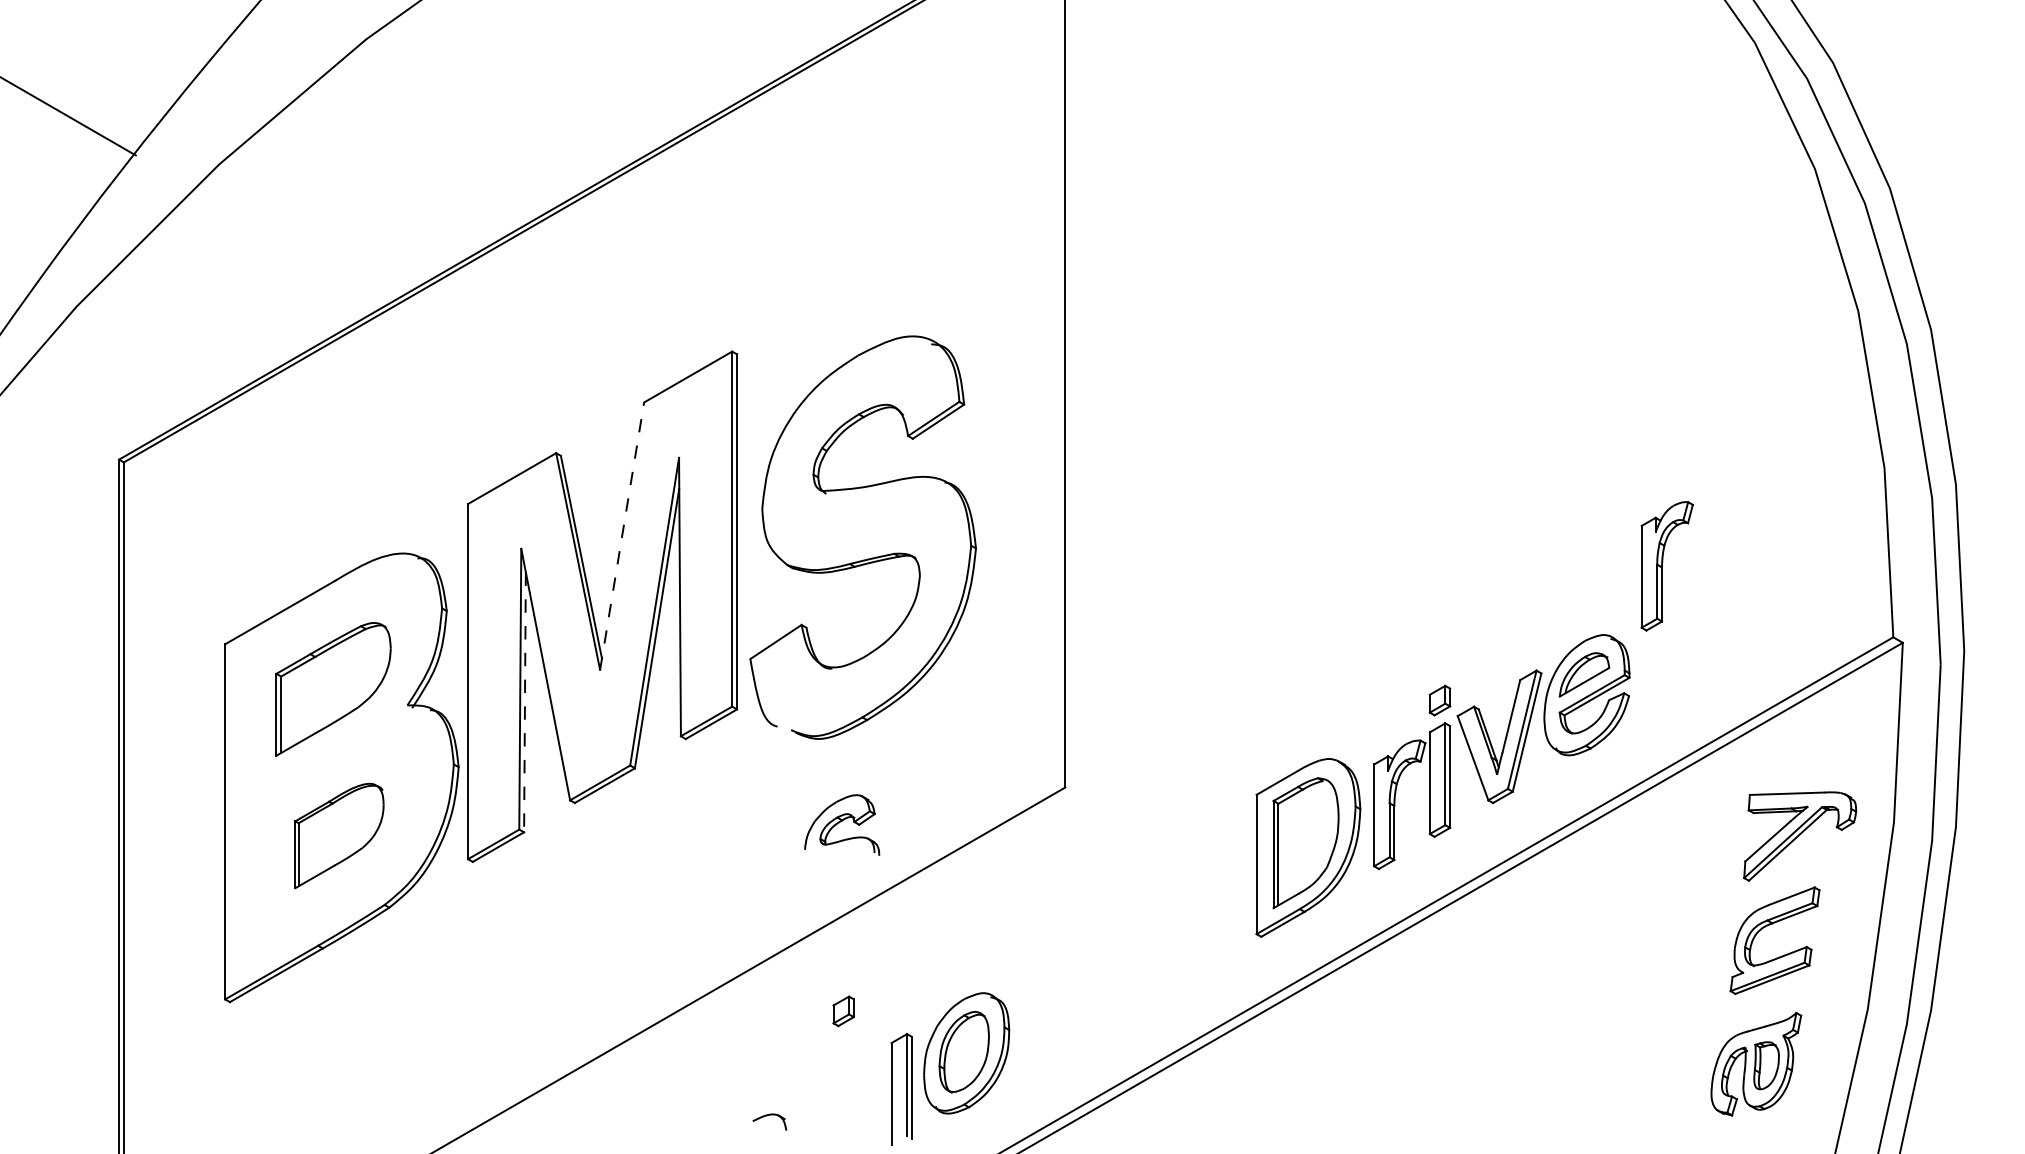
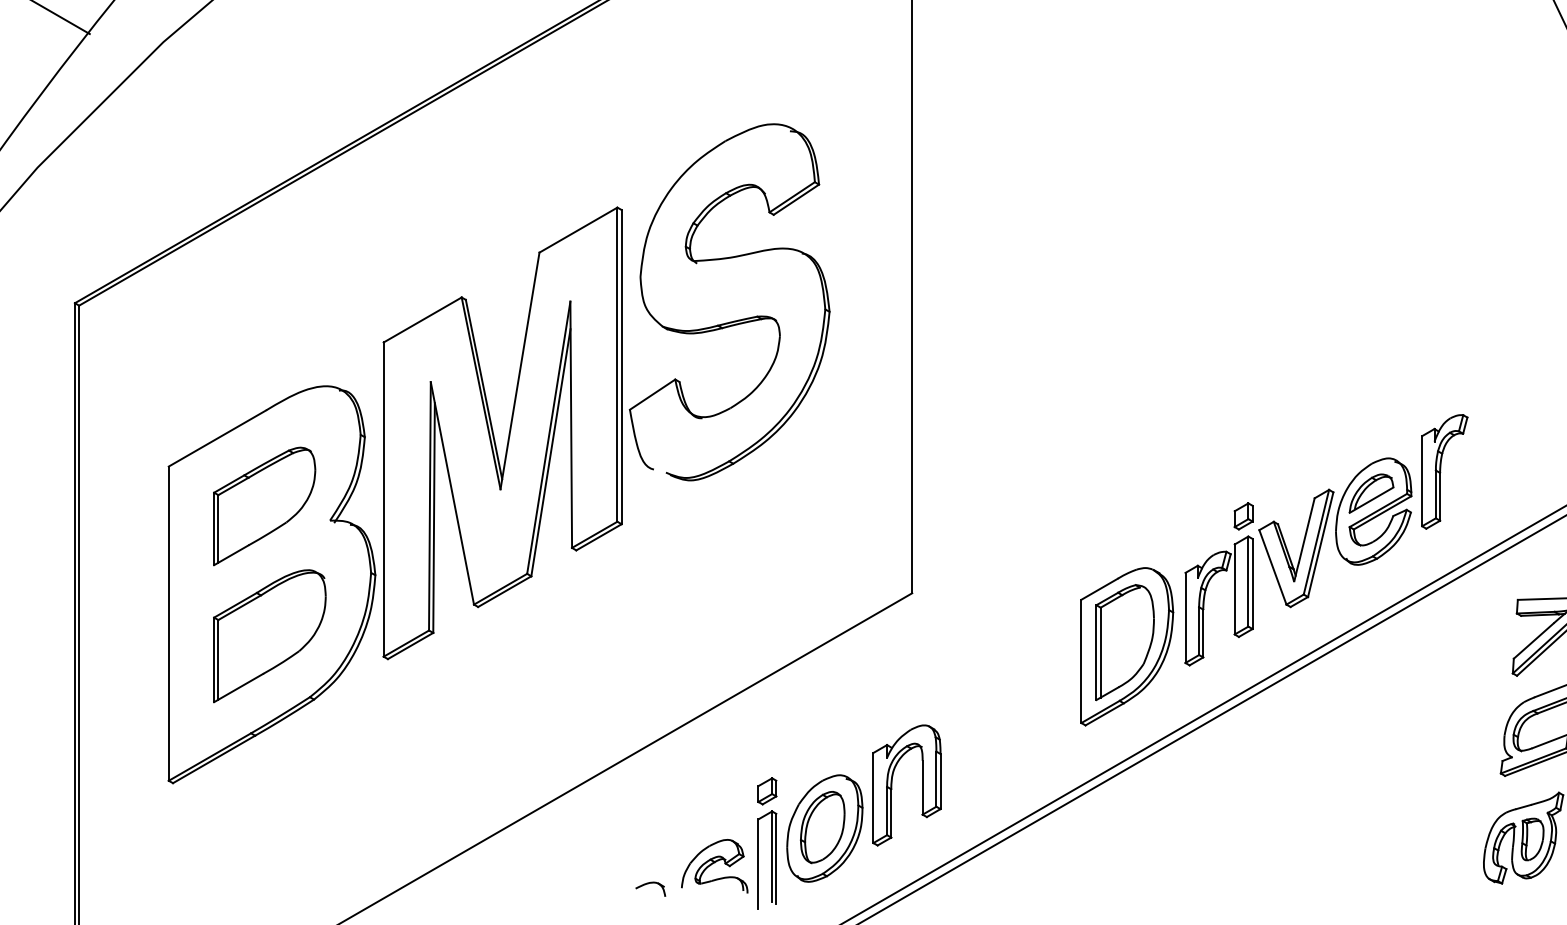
line: (622, 536) -> (520, 371), dashed -> solid
part: (867, 558) -> (733, 320), moved
part: (1666, 566) -> (1444, 472), moved
line: (524, 702) -> (433, 518), dashed -> solid
part: (842, 824) -> (715, 865), moved
part: (339, 835) -> (269, 635), size x1.43
part: (1043, 999) -> (892, 780), added
part: (843, 1011) -> (767, 791), moved

